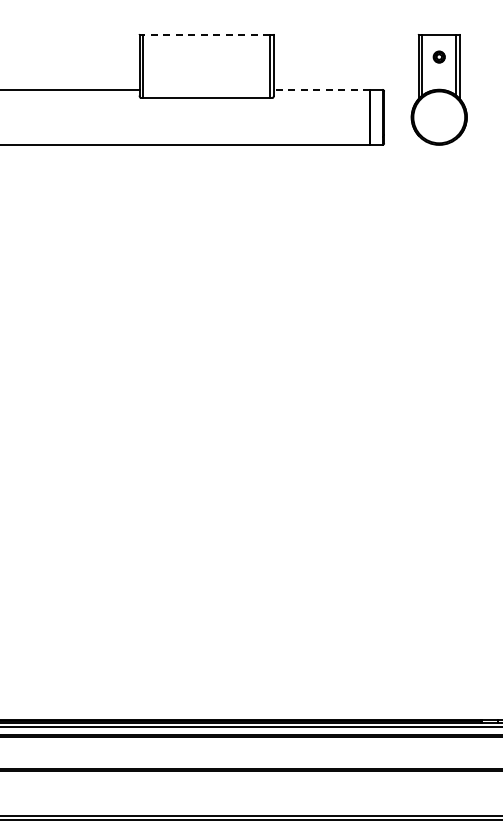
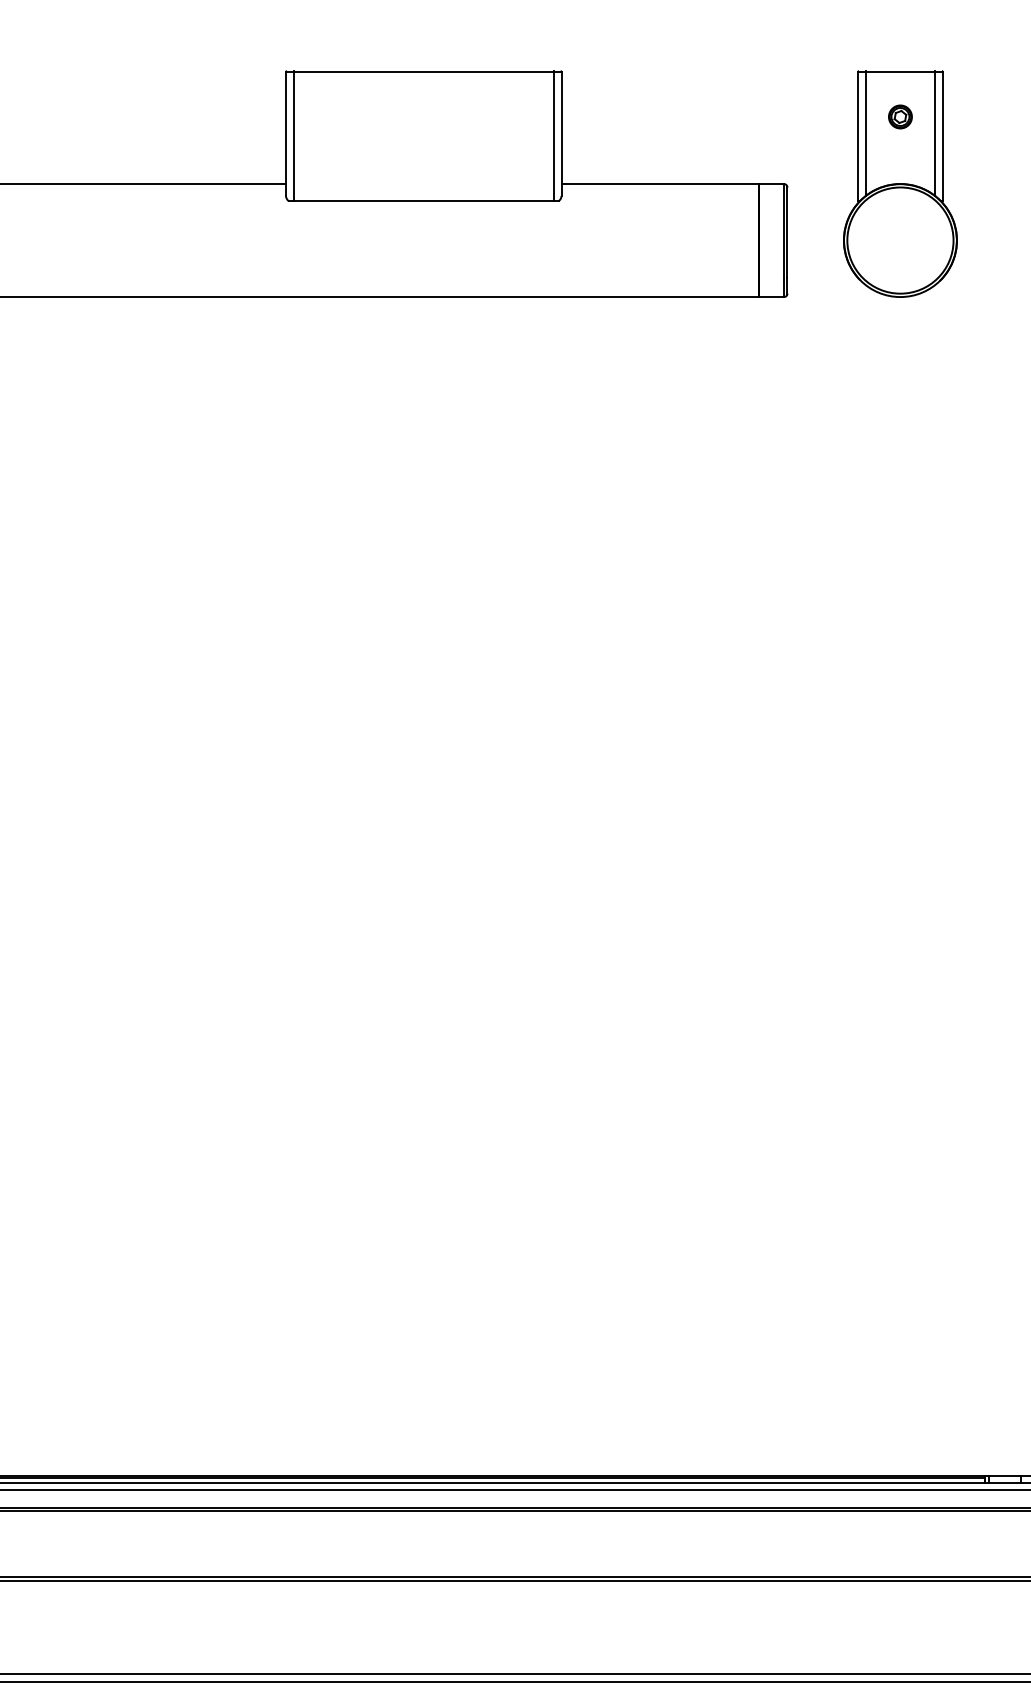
line: (206, 35) -> (423, 72), dashed -> solid
line: (321, 89) -> (659, 183), dashed -> solid

